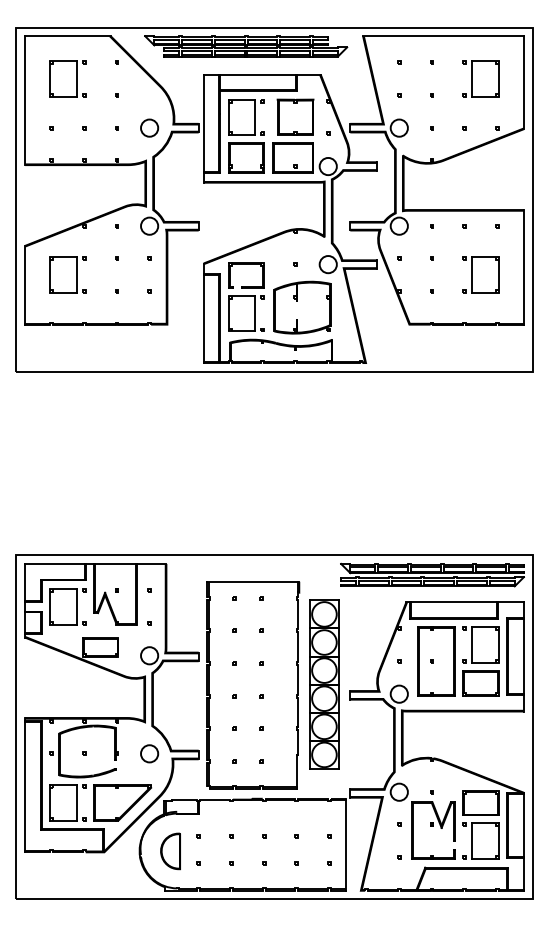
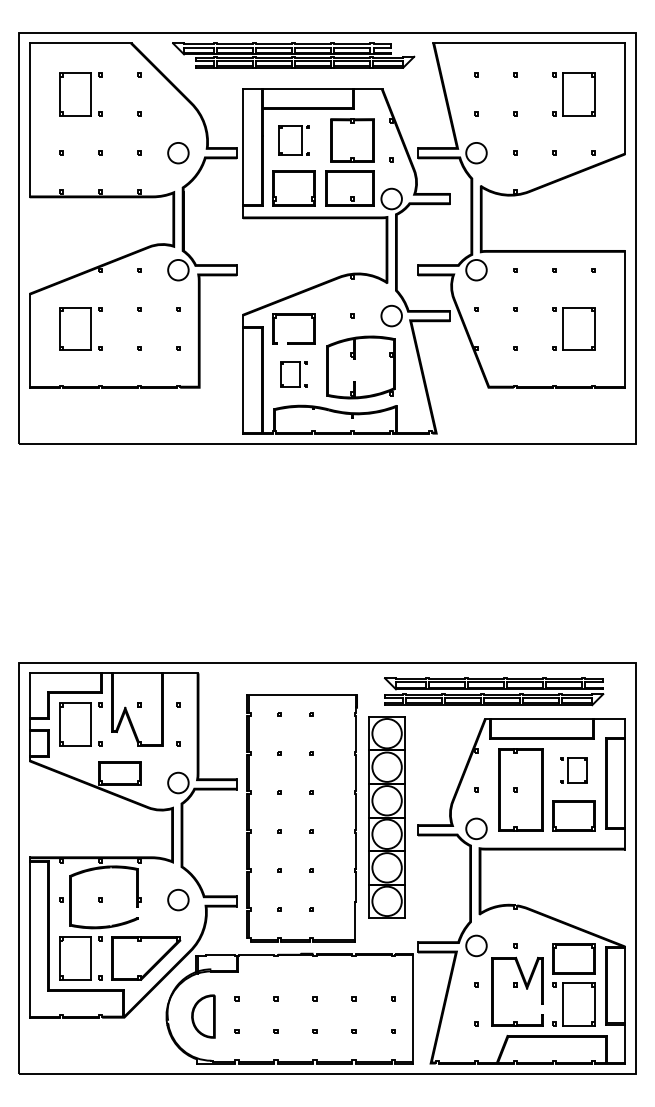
part: (246, 117) -> (293, 140), size x0.7
part: (246, 313) -> (293, 374), size x0.6
part: (432, 574) -> (494, 691), moved
part: (480, 645) -> (573, 770), size x0.6

